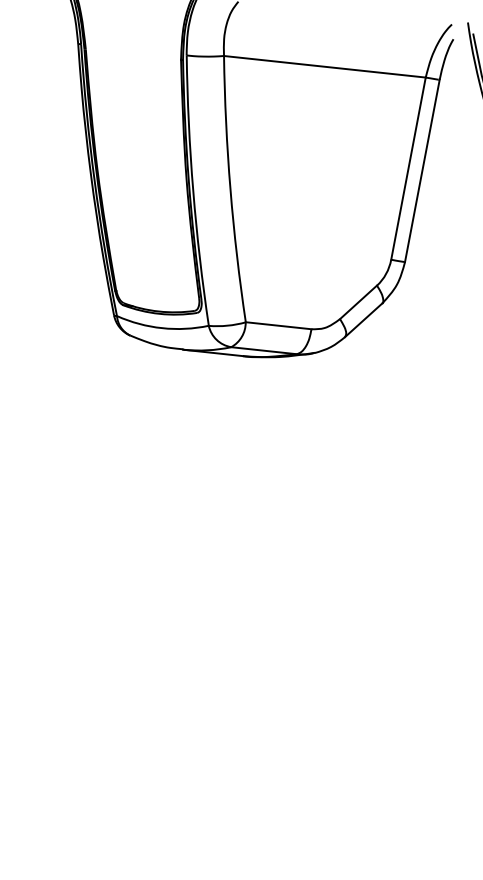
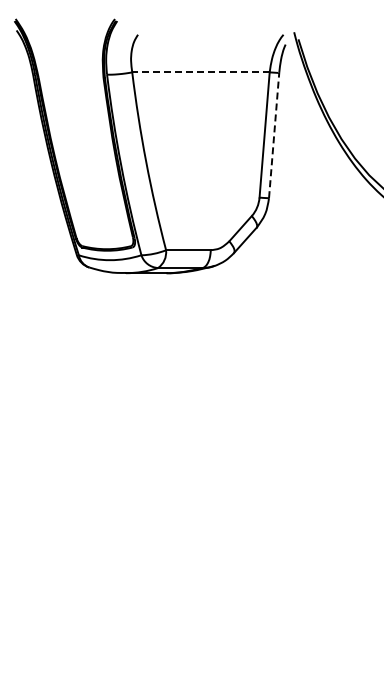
line: (324, 66) -> (200, 72), solid -> dashed
line: (422, 170) -> (274, 135), solid -> dashed

